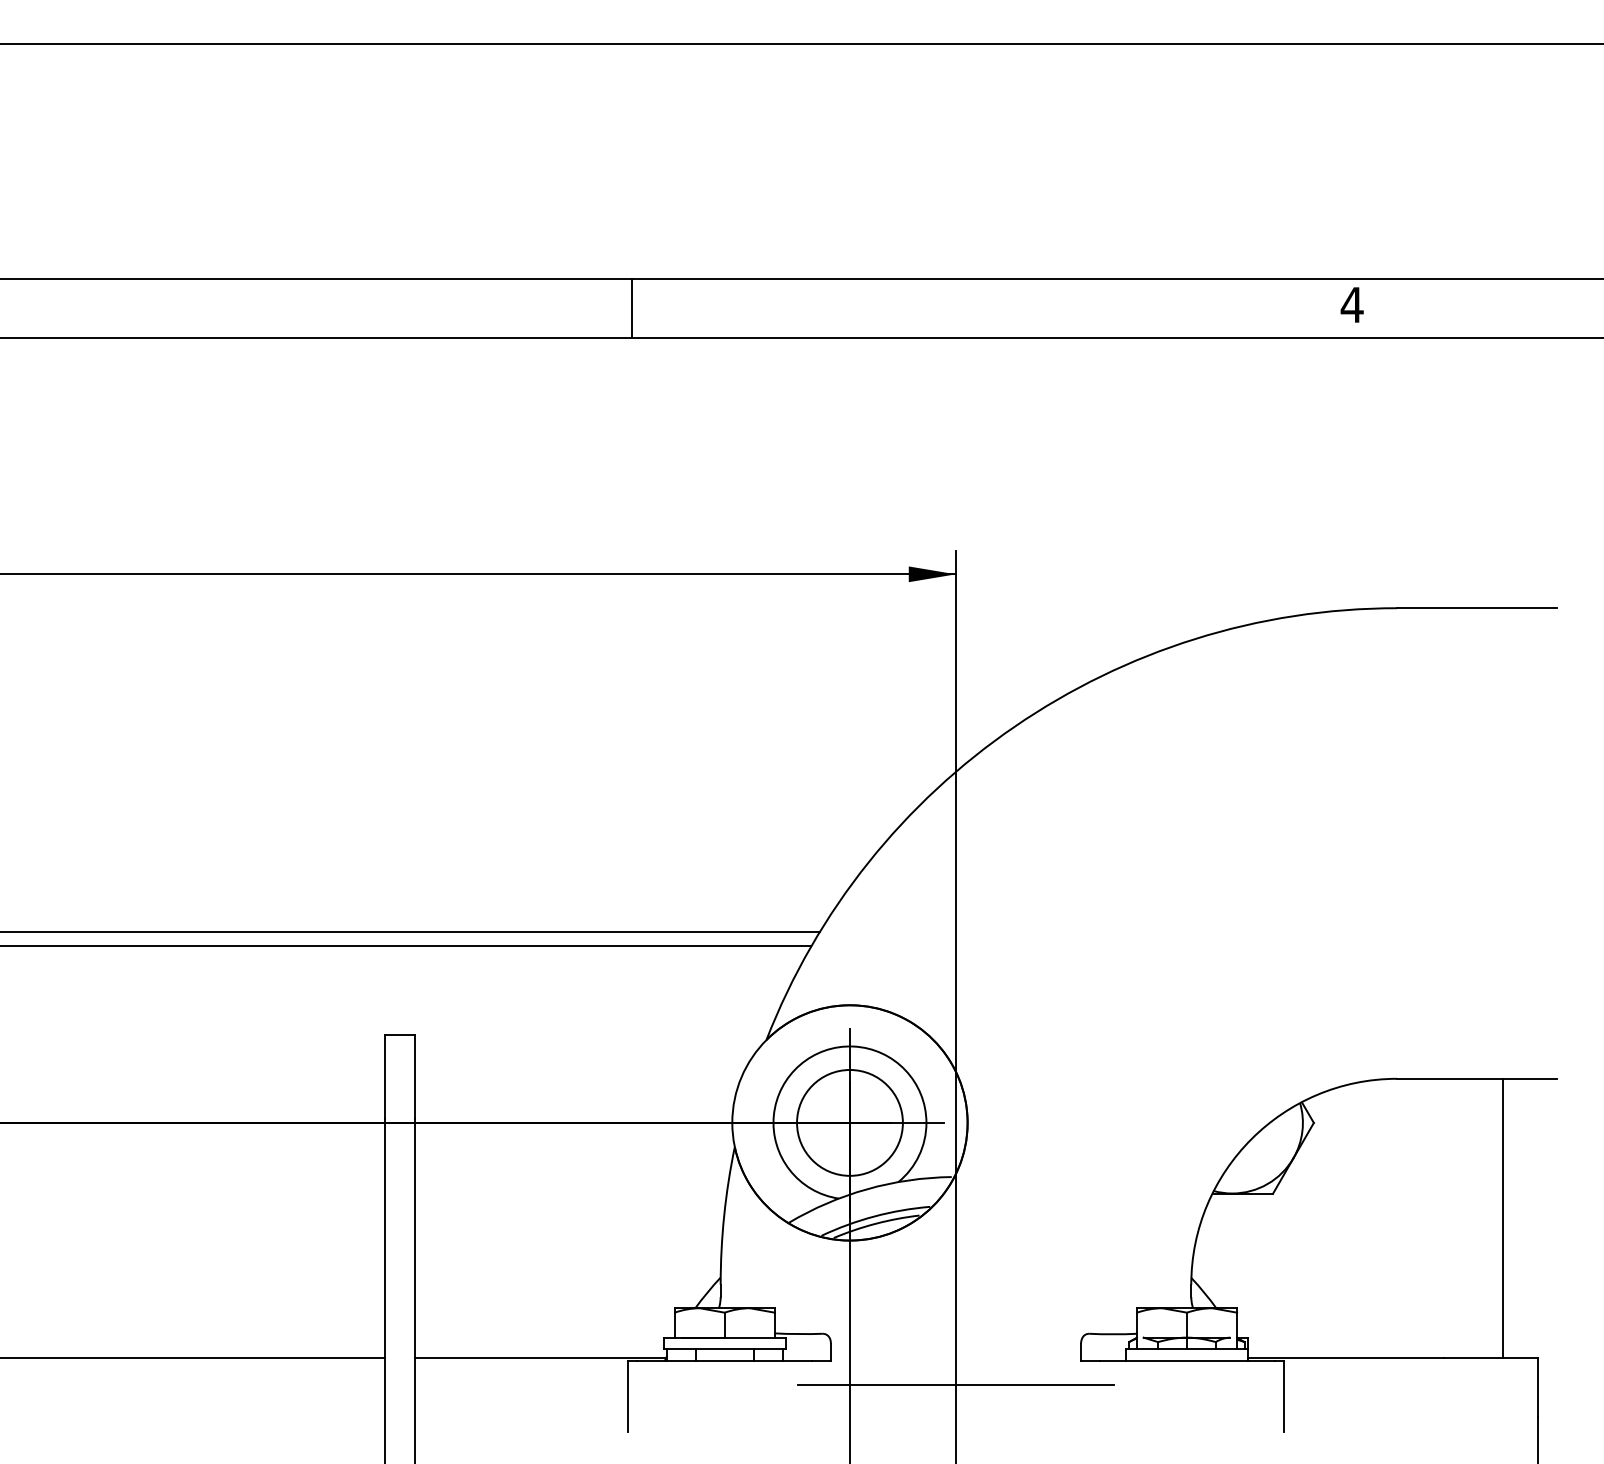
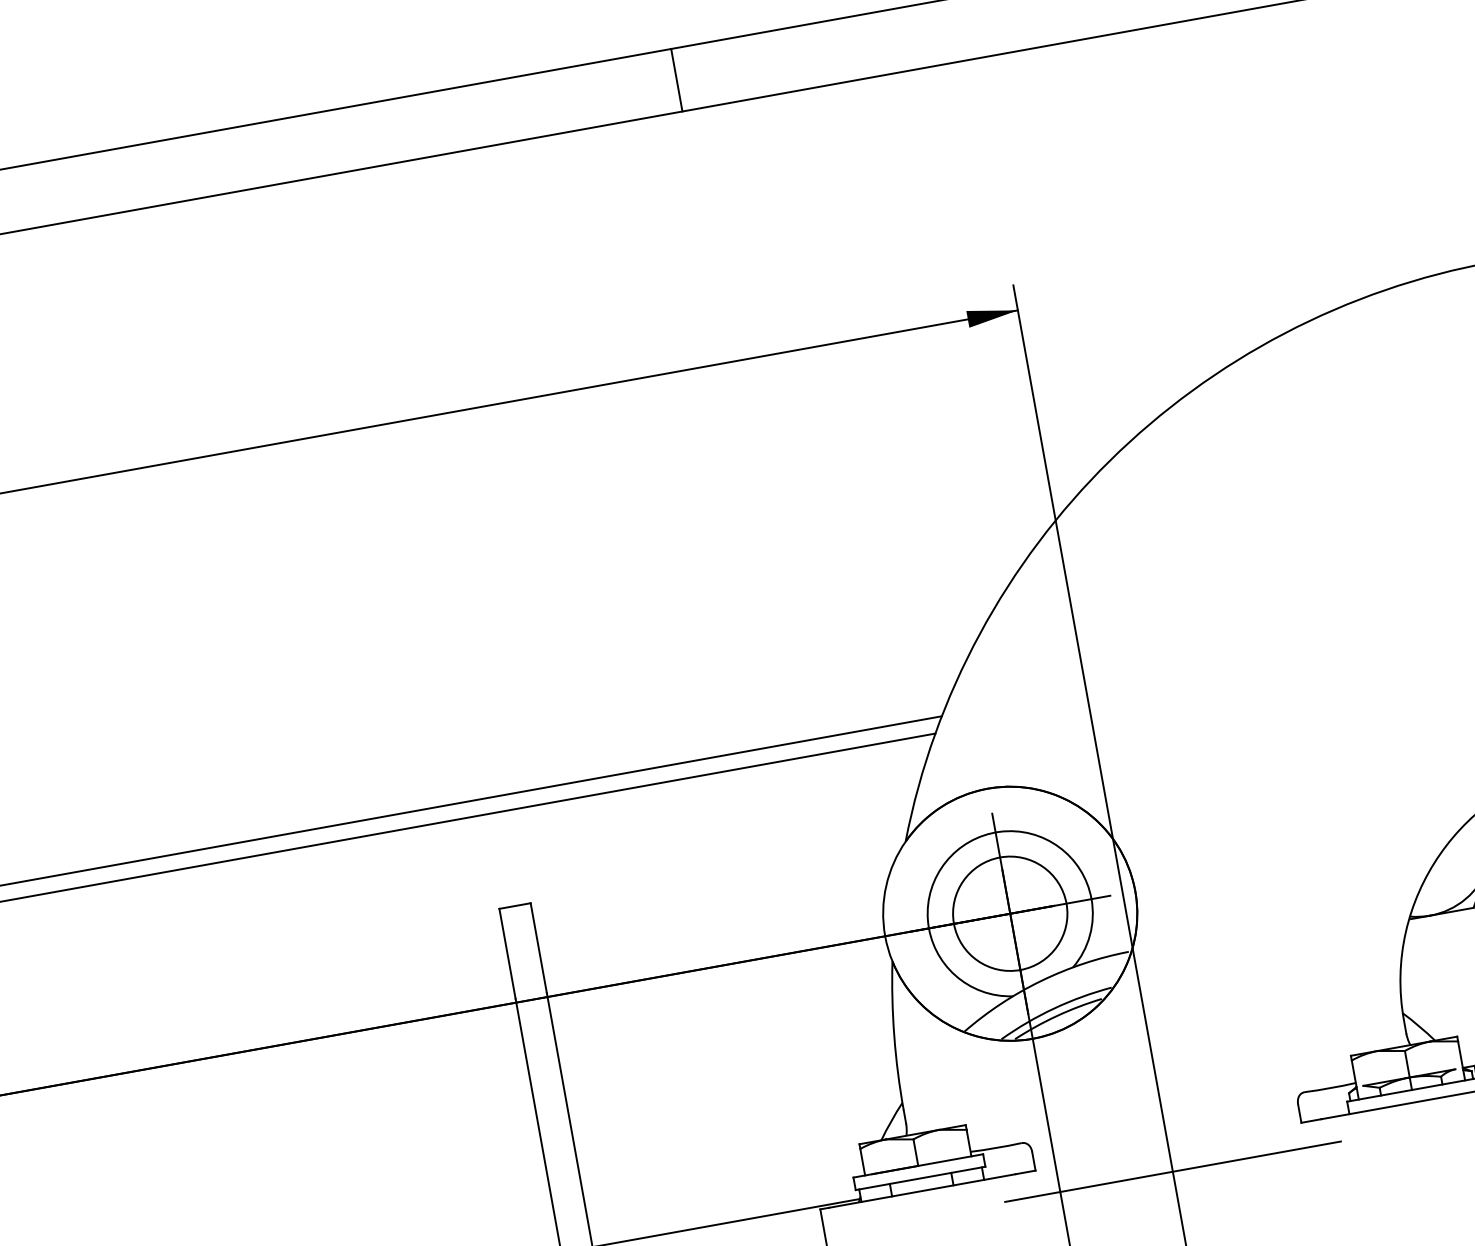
line: (631, 308) -> (676, 80), moved

